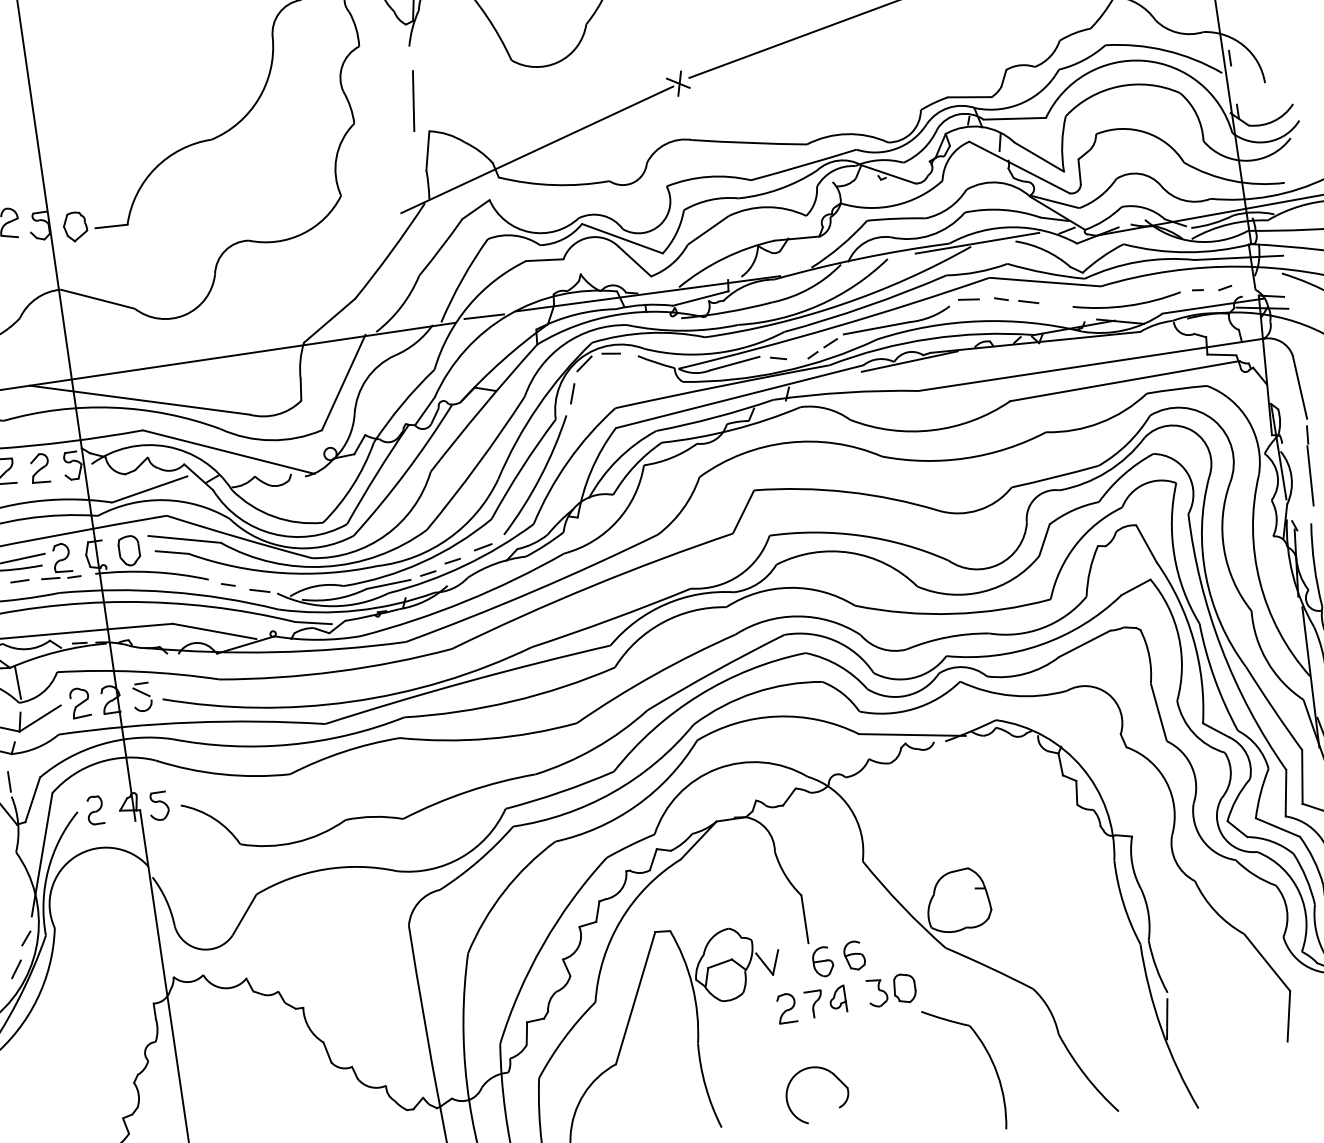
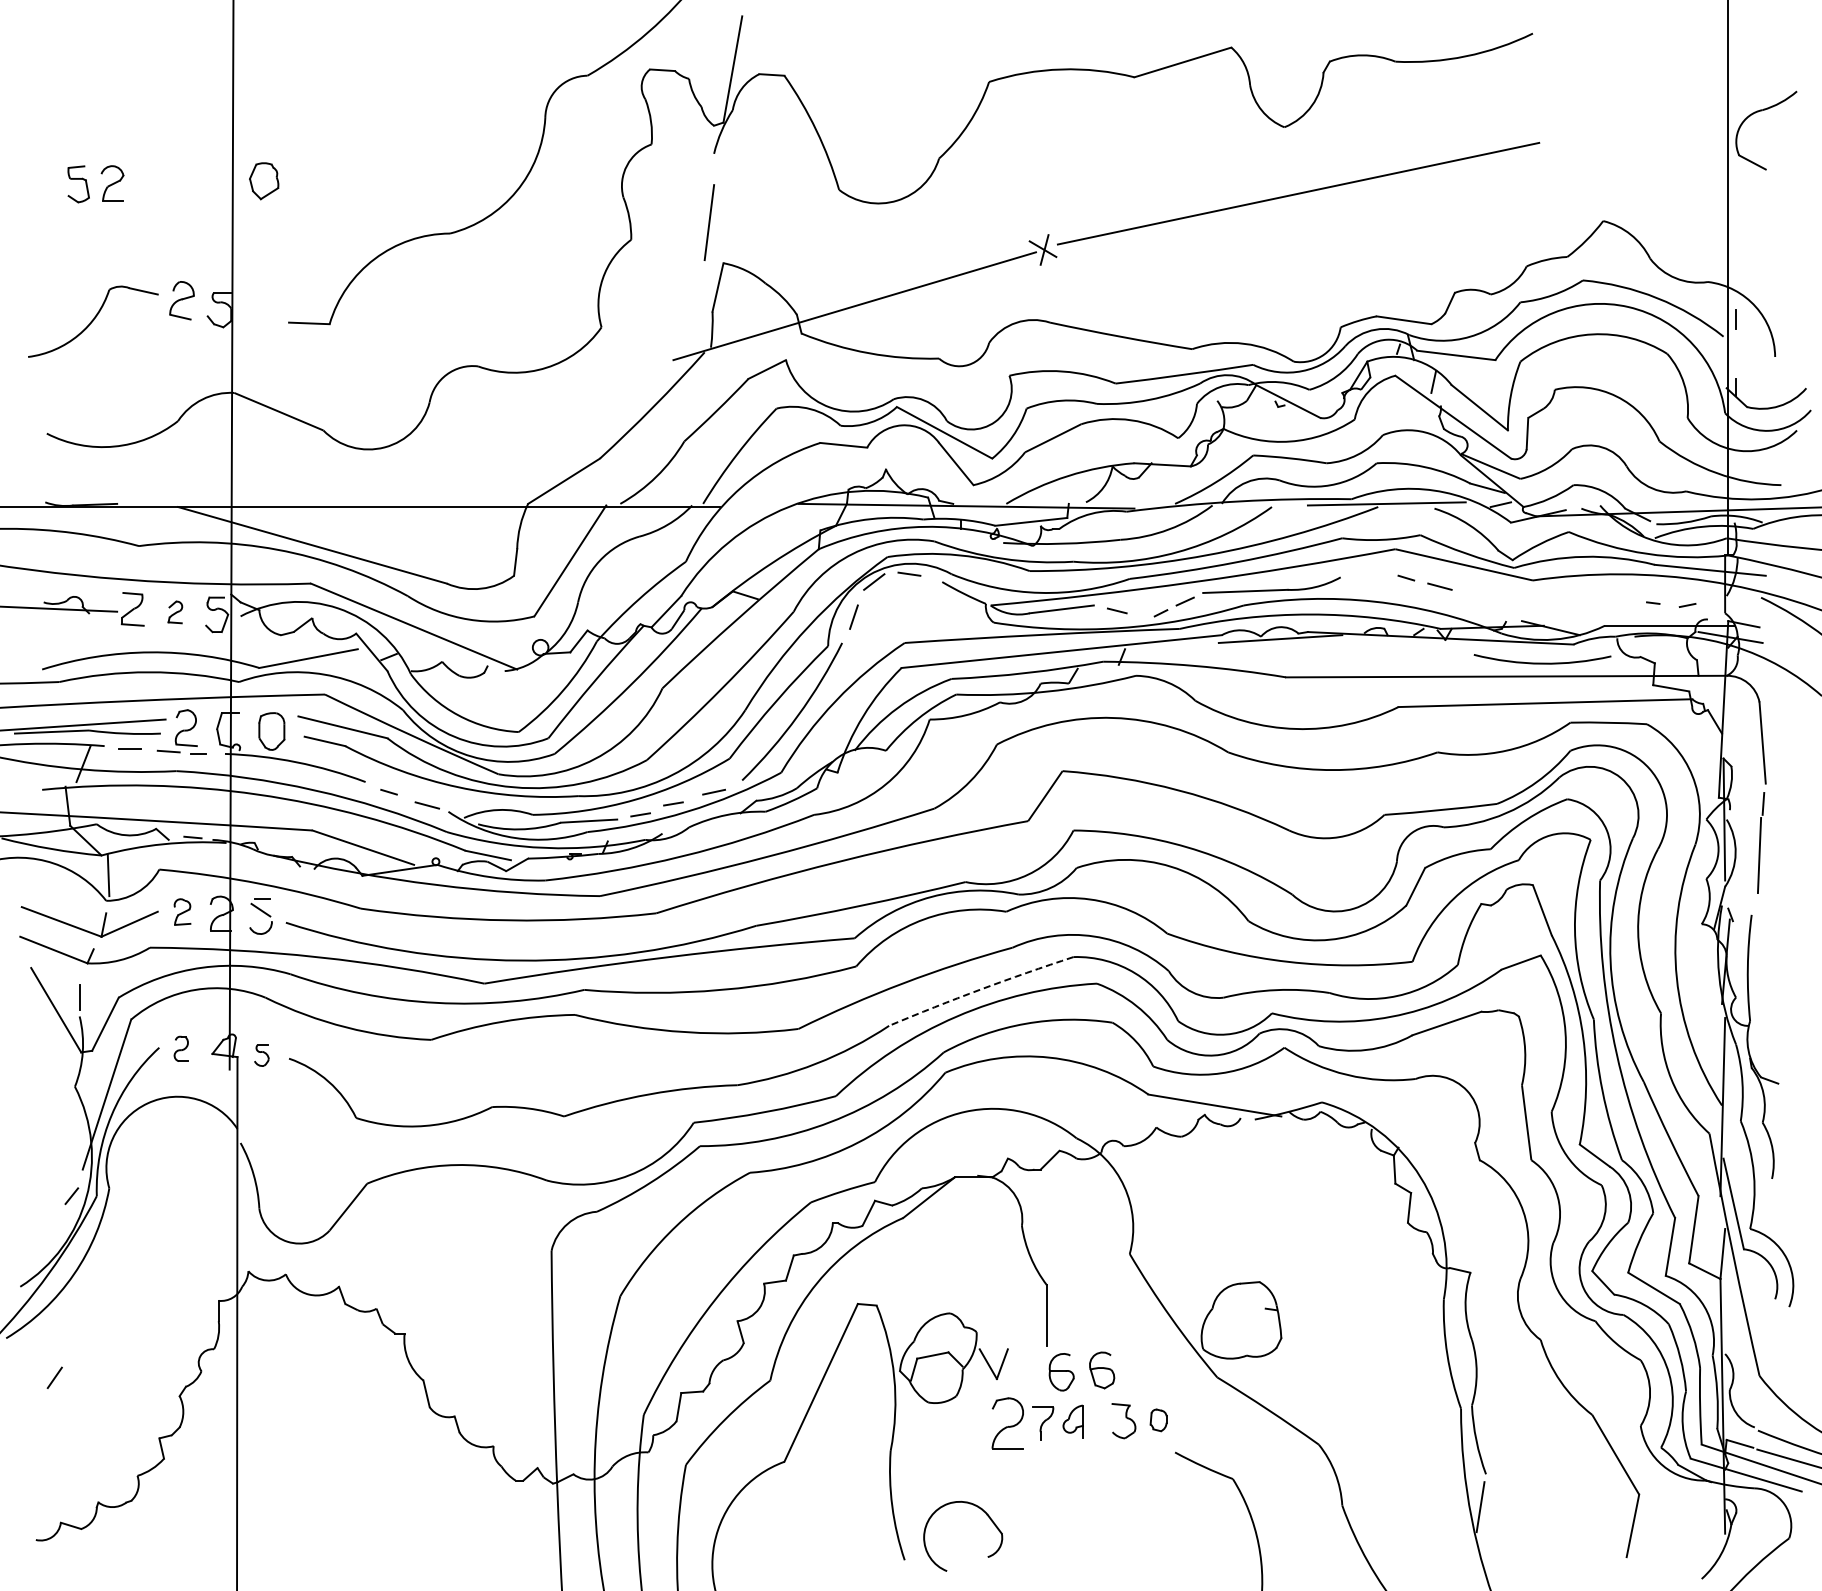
part: (75, 227) -> (264, 181), moved
line: (968, 299) -> (1365, 572), removed
arc: (1127, 304) -> (1542, 662), moved
line: (483, 316) -> (757, 504), removed
part: (40, 468) -> (175, 612), size x0.6
arc: (715, 671) -> (980, 989), solid -> dashed
part: (80, 702) -> (182, 911), size x0.7
part: (158, 806) -> (261, 1055), size x0.6
part: (94, 810) -> (180, 1048), size x0.7
line: (16, 969) -> (54, 1377), moved
part: (904, 988) -> (1158, 1420), size x0.6
part: (786, 1008) -> (1007, 1423), size x1.4
part: (833, 1075) -> (986, 1515), moved

